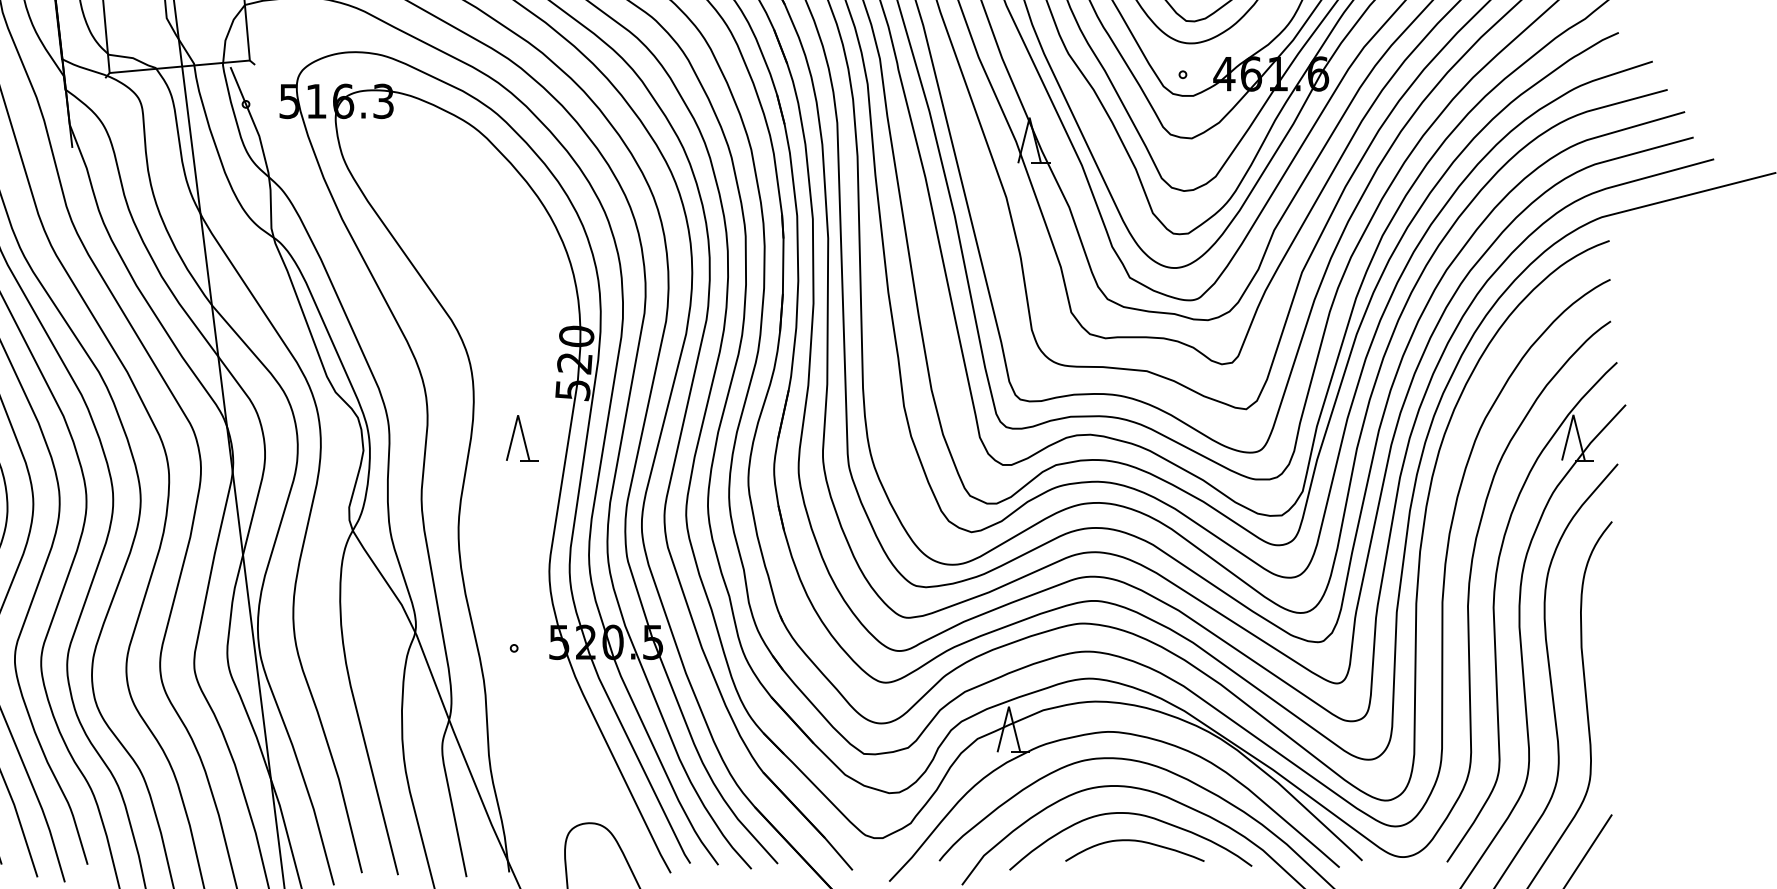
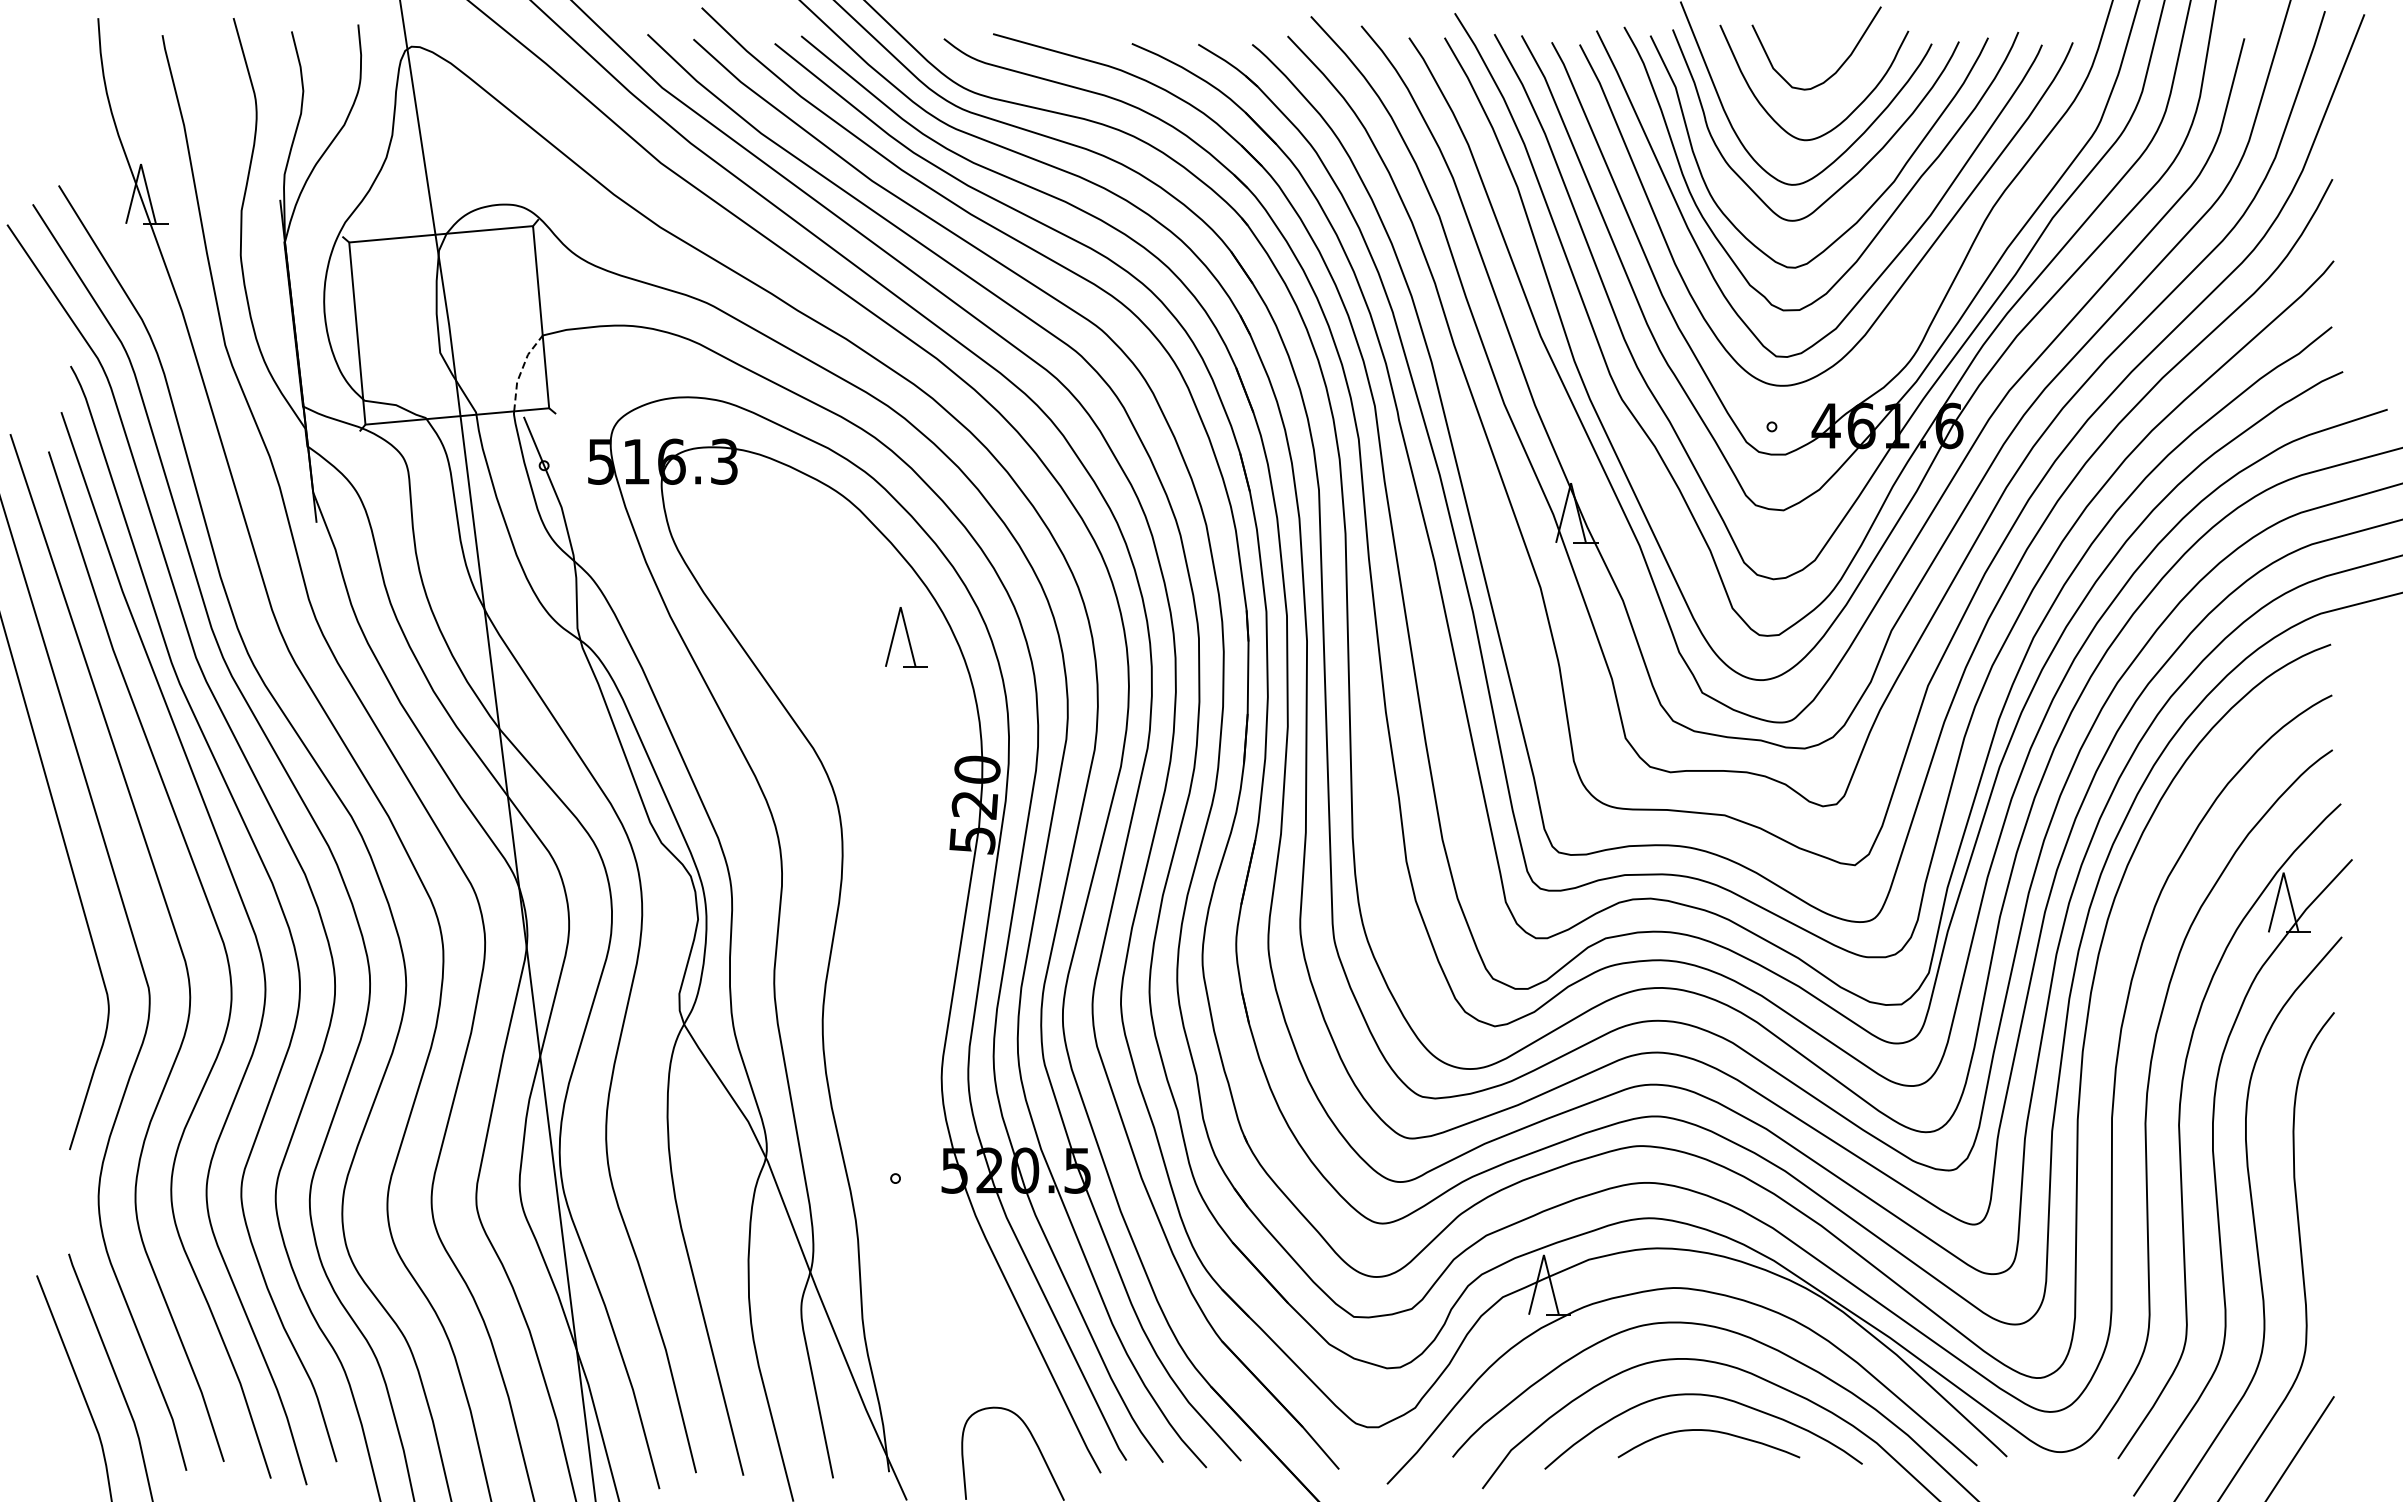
line: (228, 31) -> (521, 370), solid -> dashed
part: (522, 438) -> (906, 637), moved

